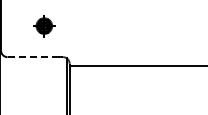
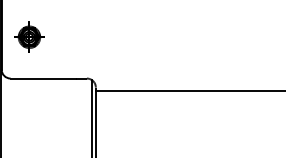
part: (44, 26) -> (29, 37), moved
line: (31, 57) -> (43, 79), dashed -> solid

